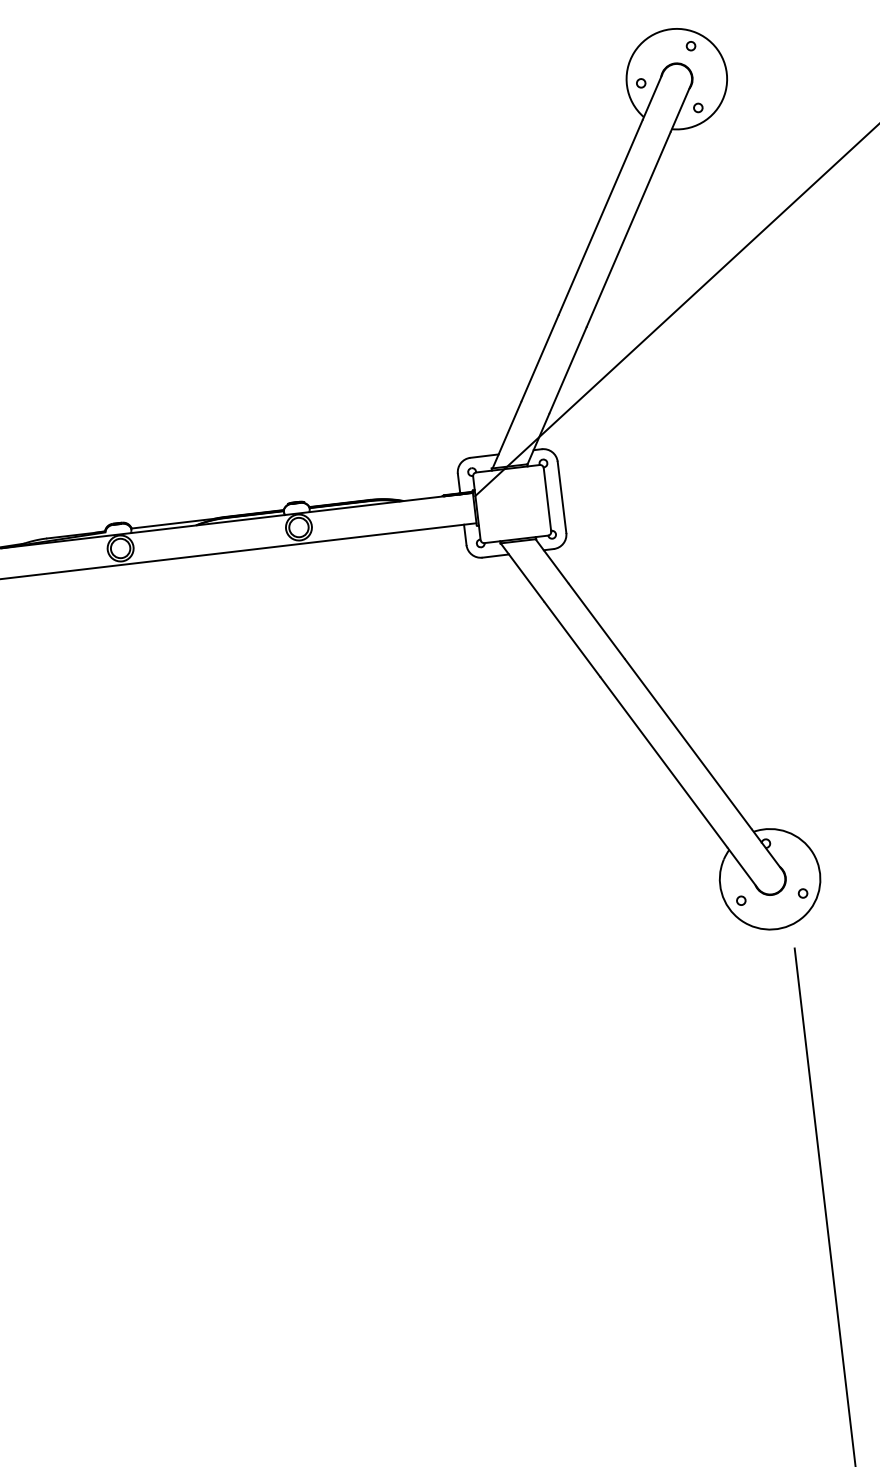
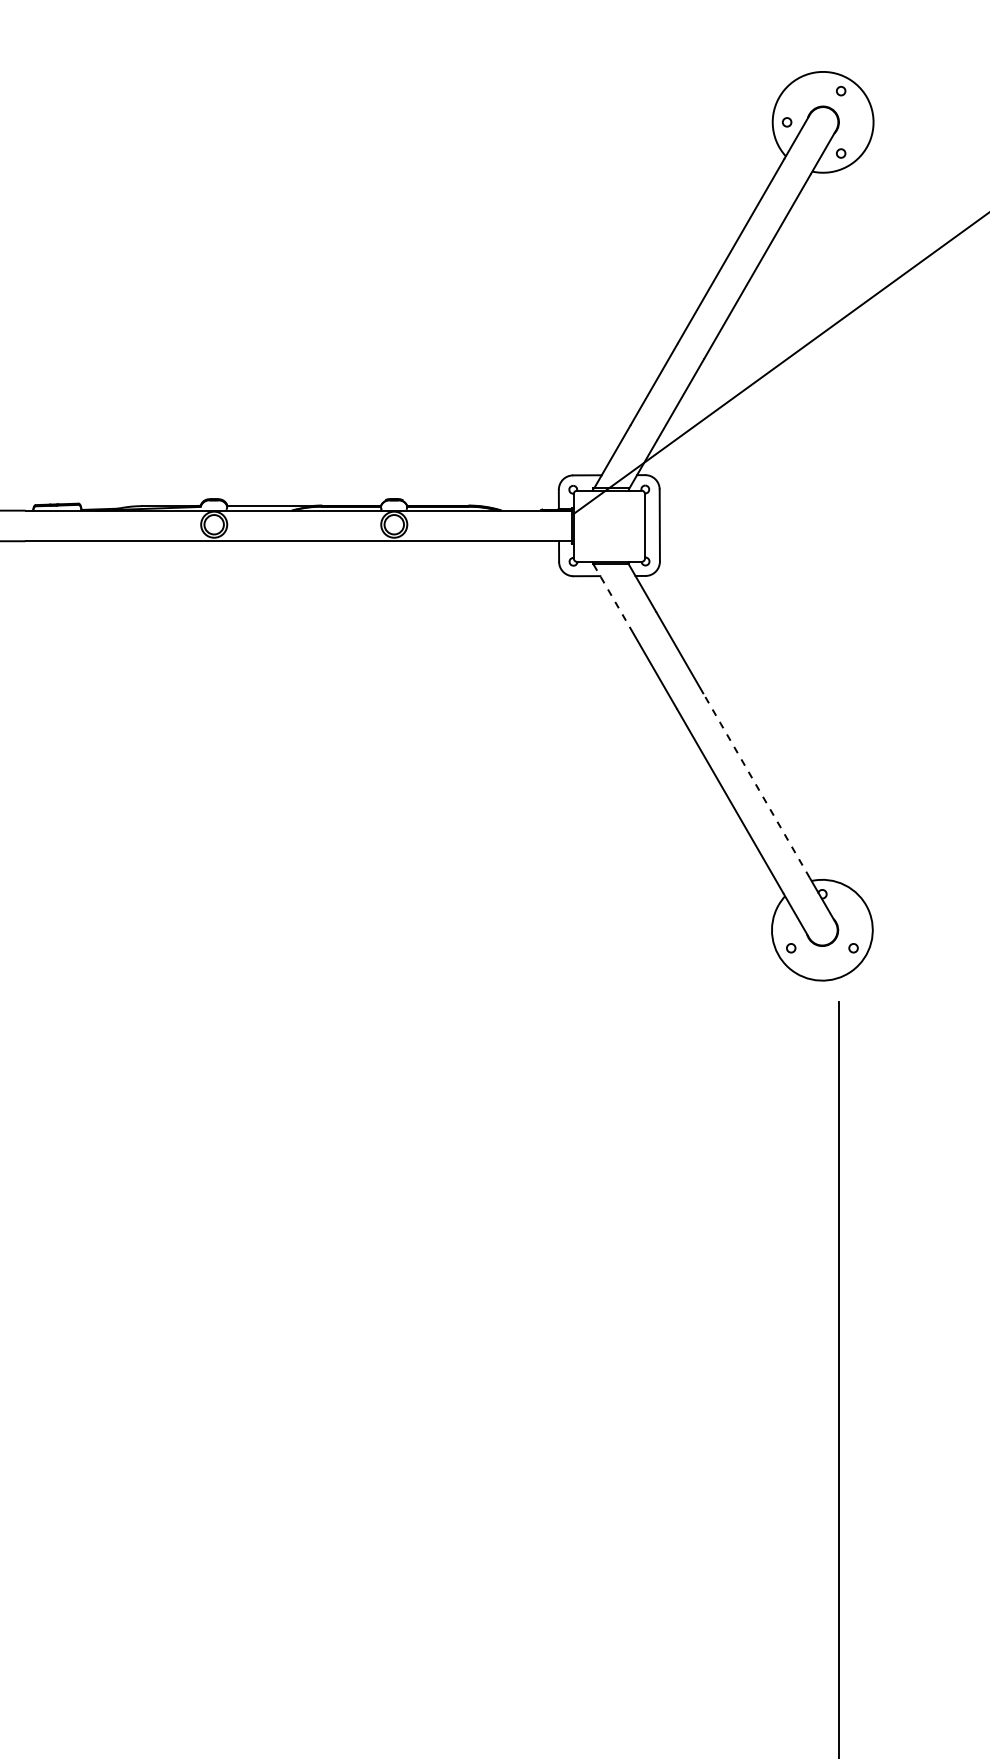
line: (522, 573) -> (611, 596), solid -> dashed
line: (688, 743) -> (756, 785), solid -> dashed

